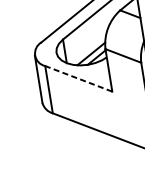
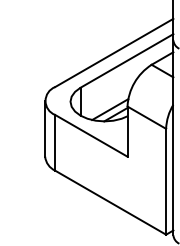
line: (78, 78) -> (91, 135), dashed -> solid

